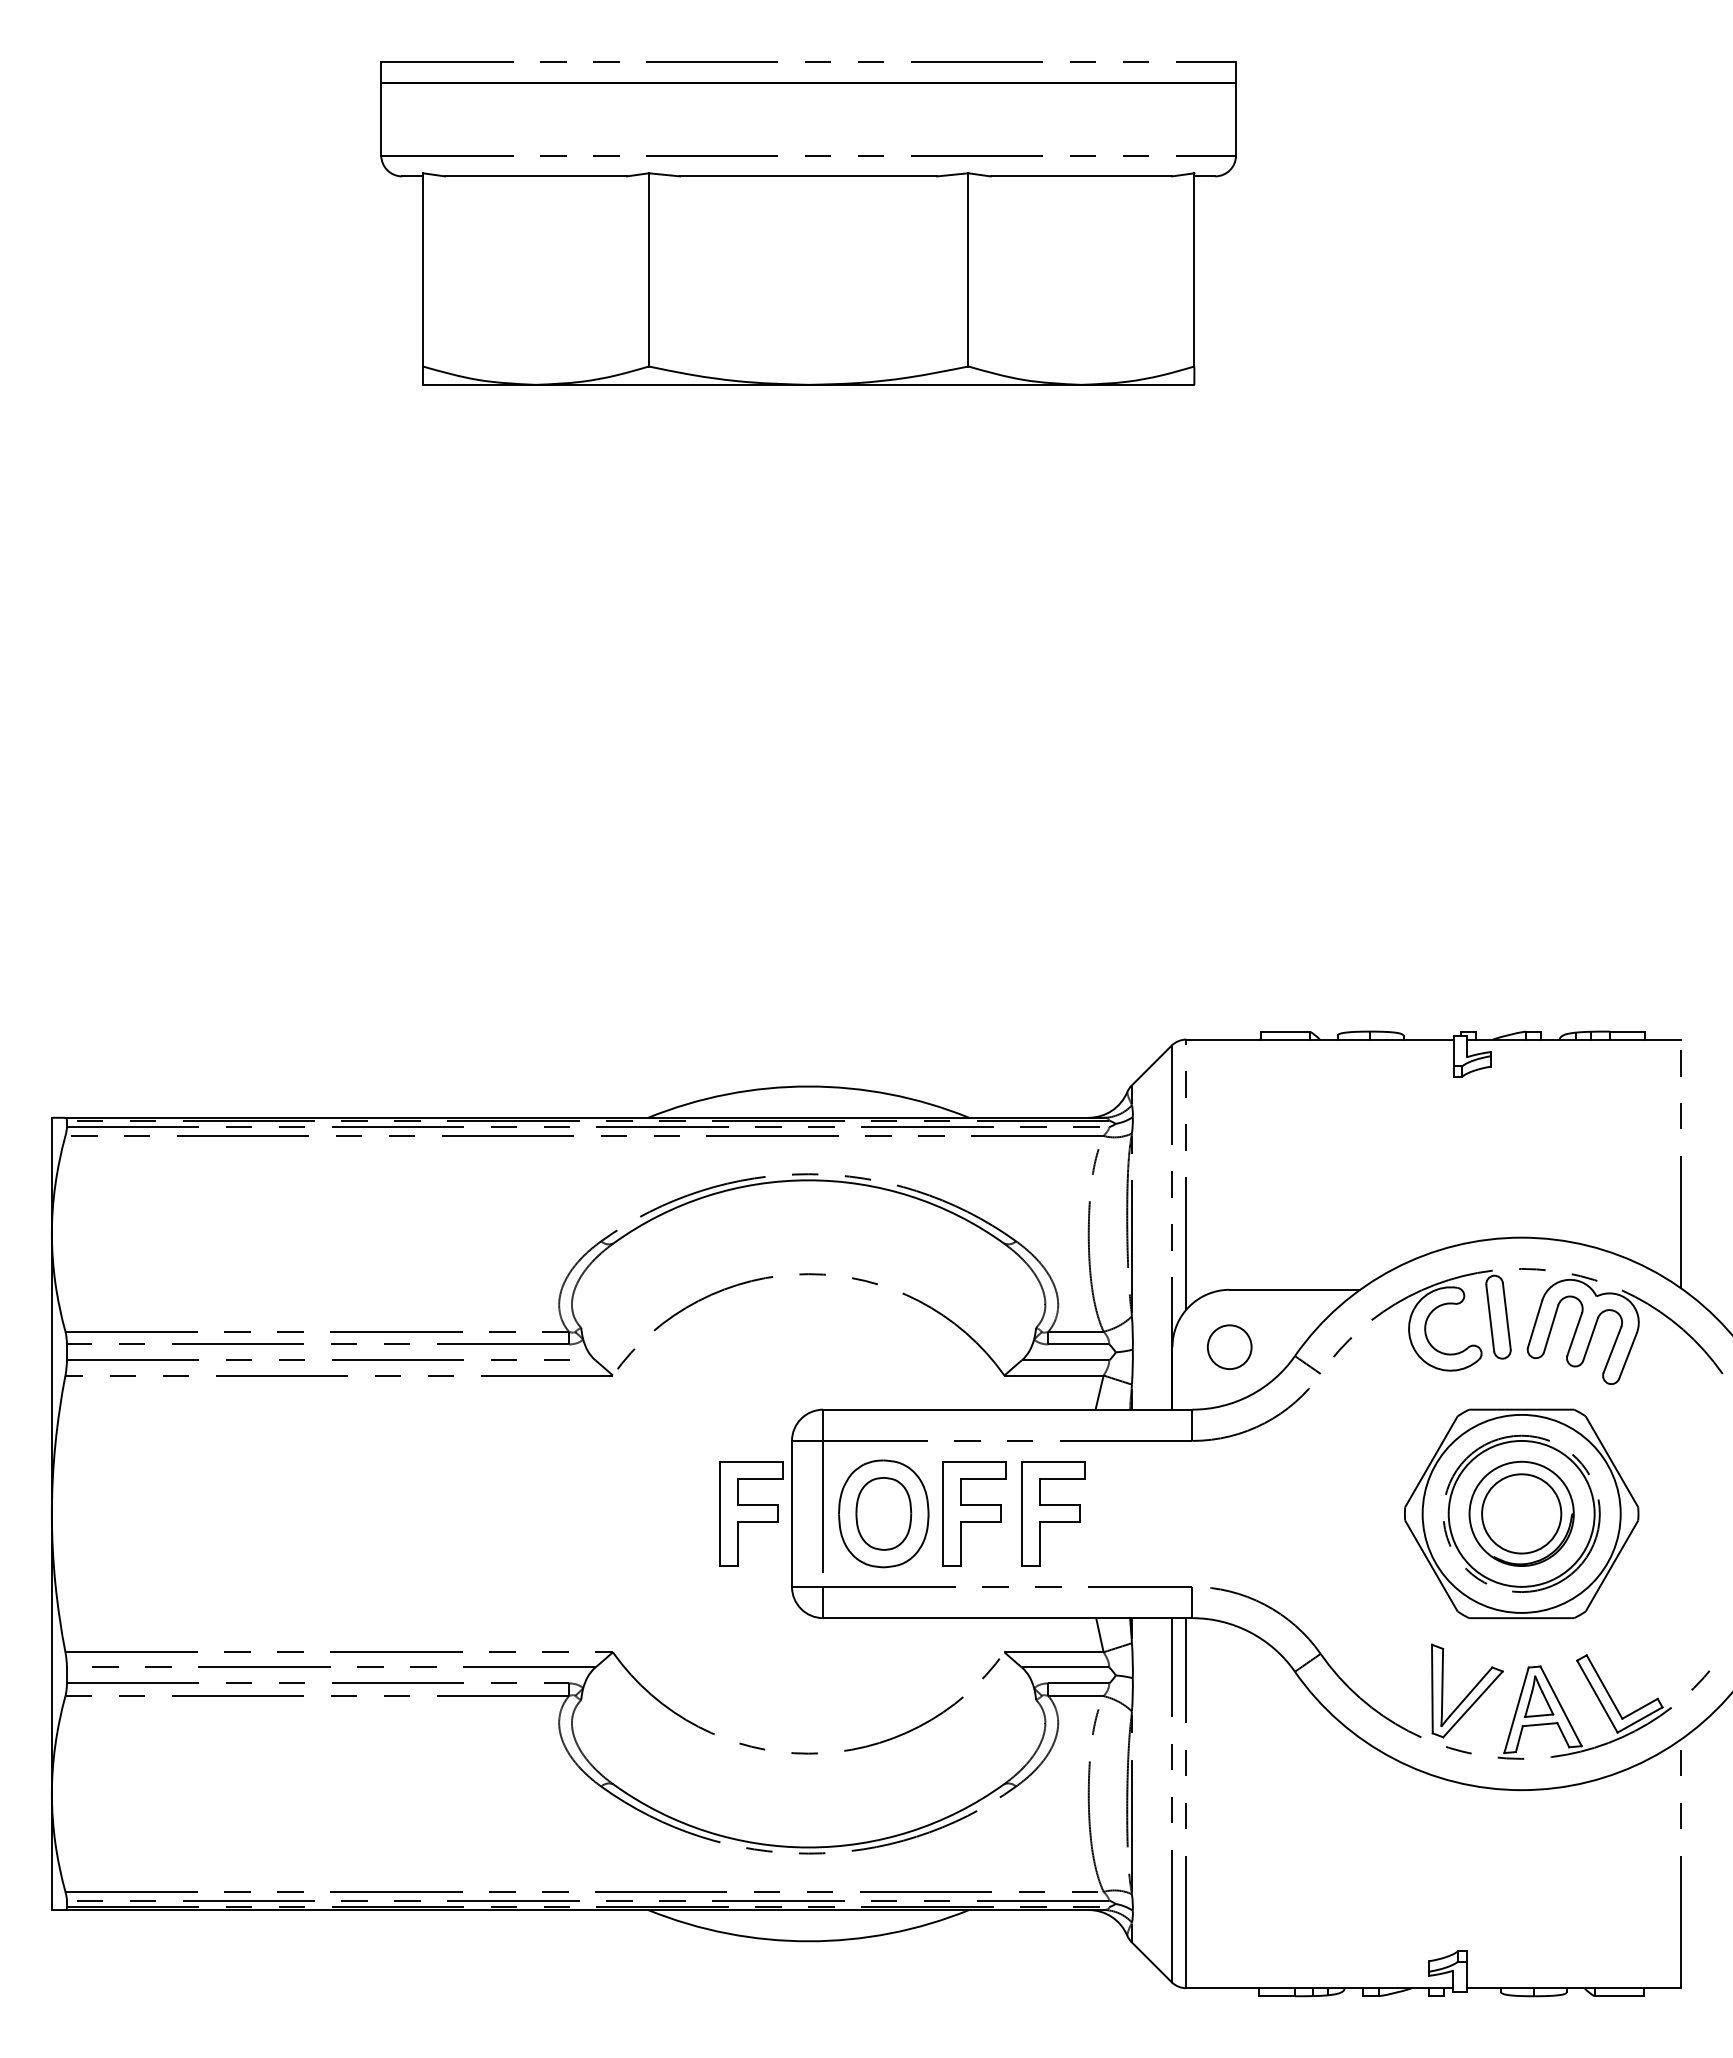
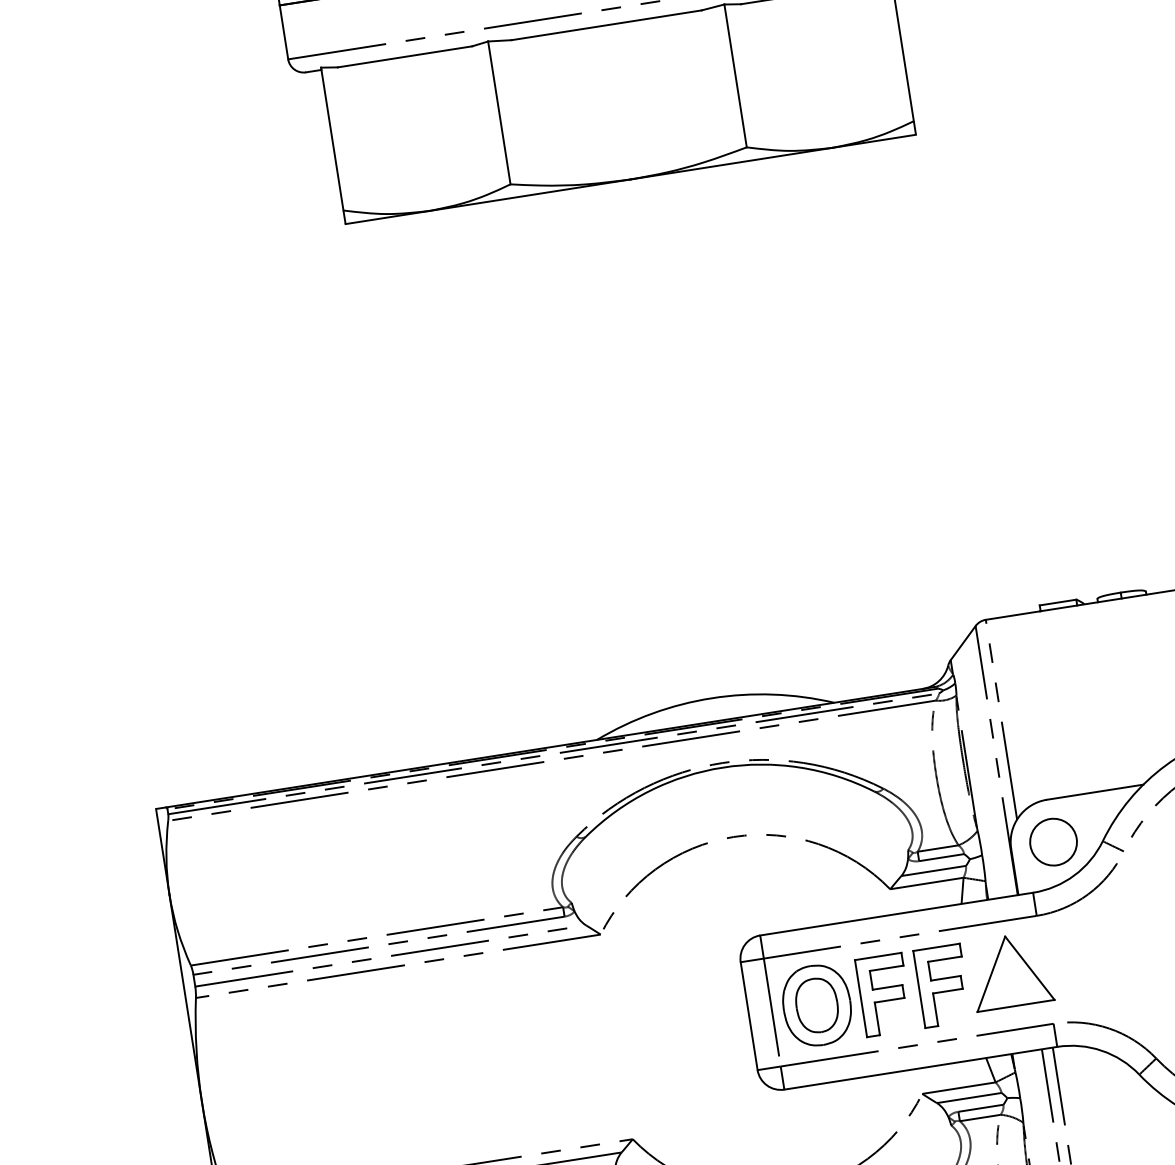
circle: (1229, 1347) -> (1053, 842), size x1.43
part: (1146, 1508) -> (1010, 971), added
part: (751, 1513) -> (719, 1020), removed

